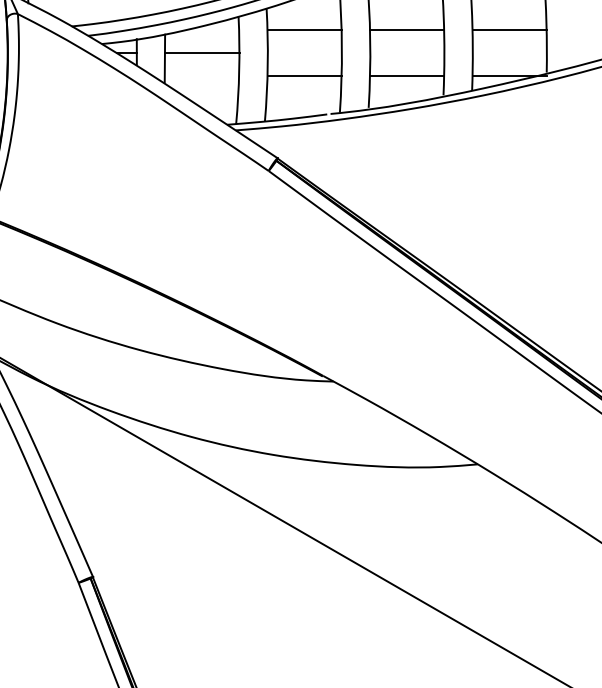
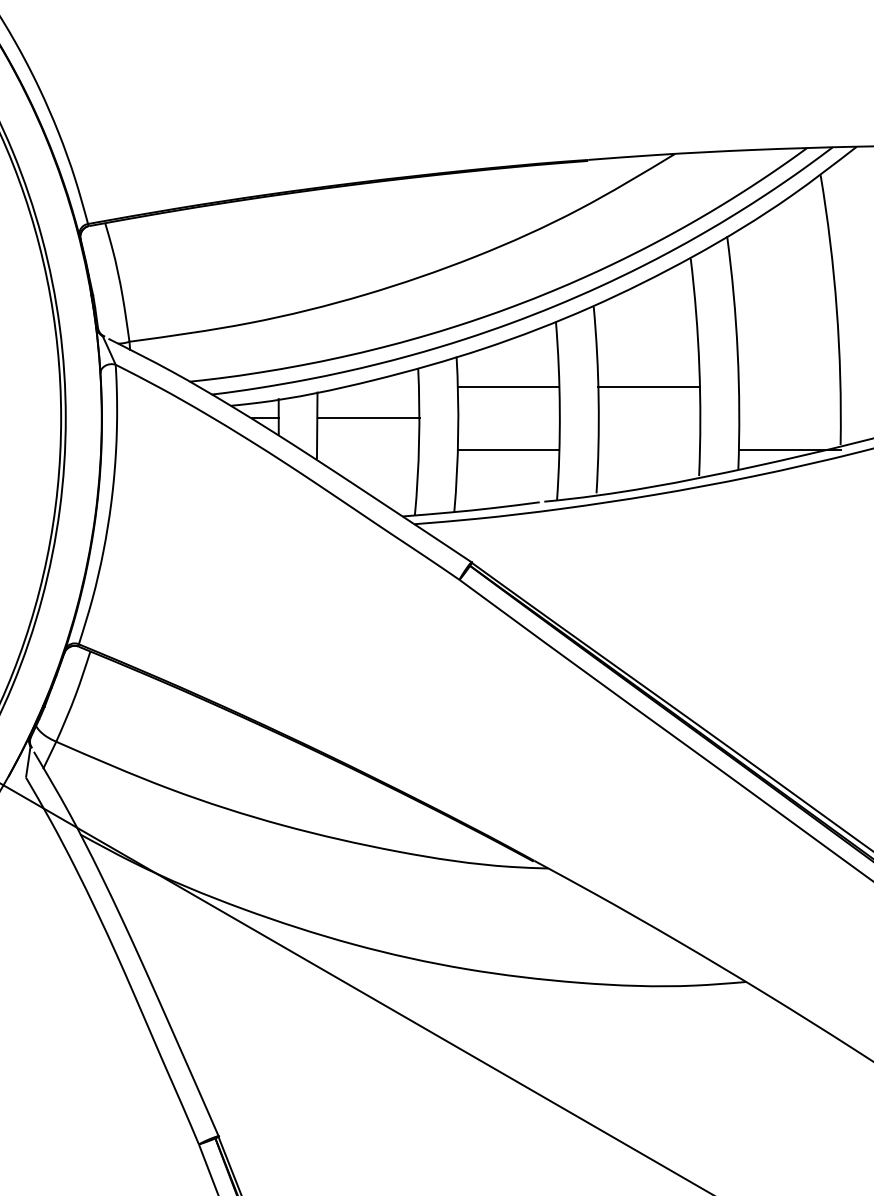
line: (509, 30) -> (789, 387), removed
line: (406, 75) -> (648, 449), removed

